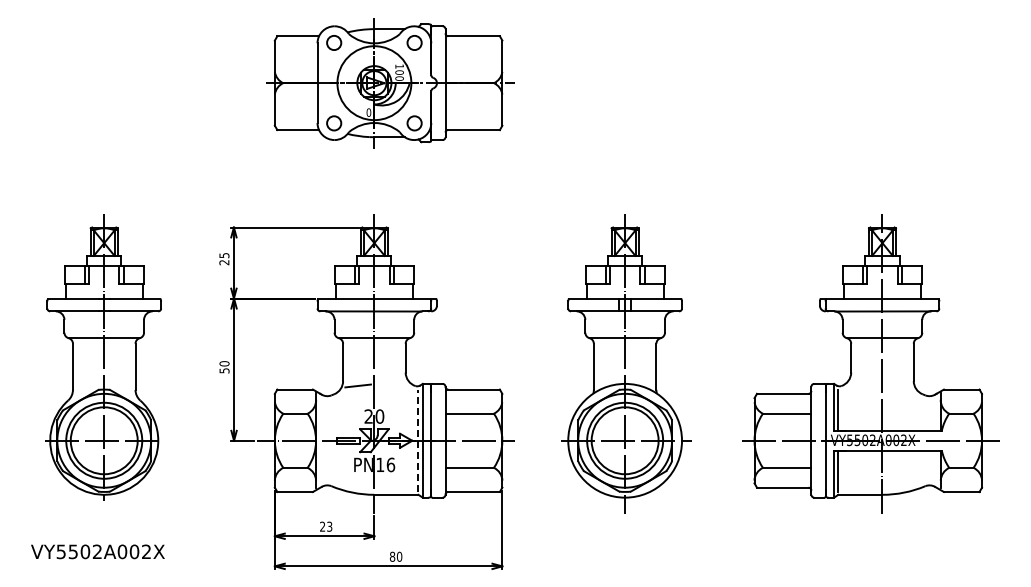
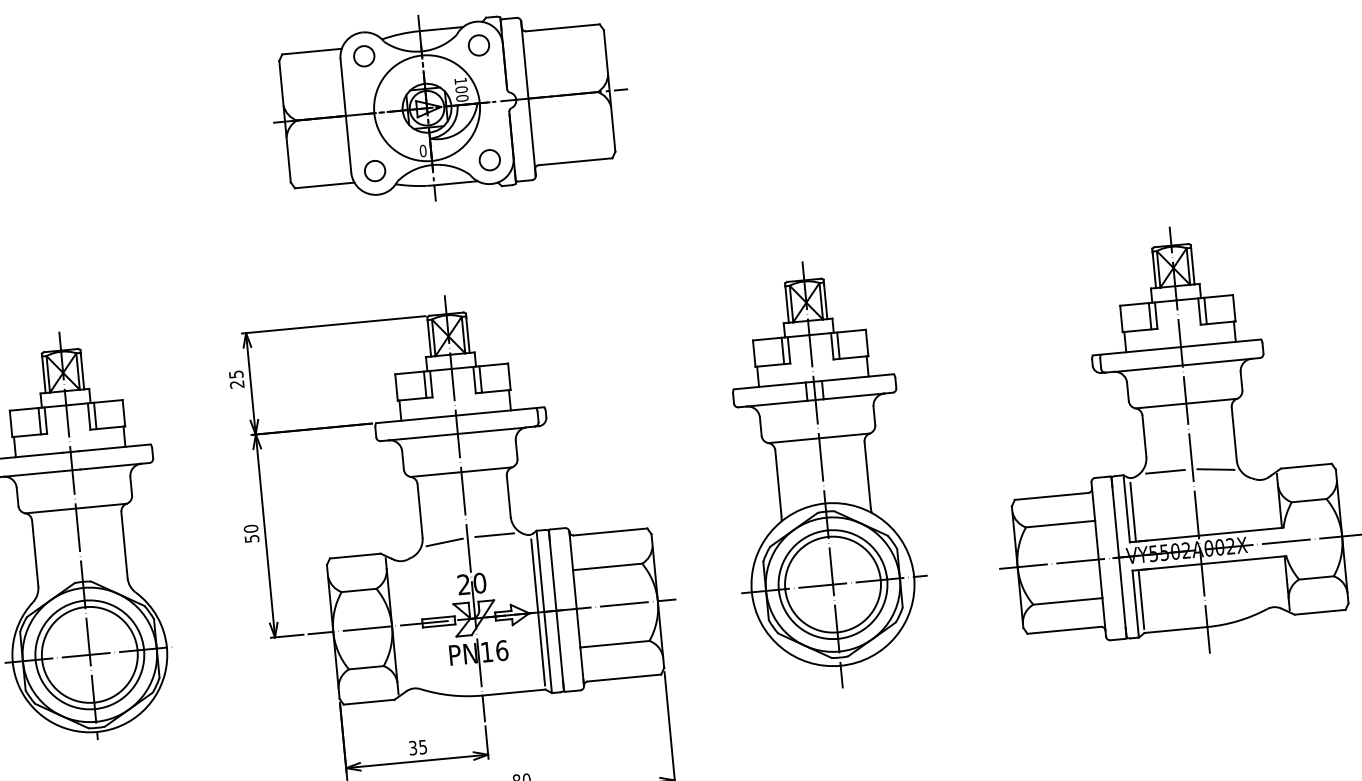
line: (392, 384) -> (493, 535), added
line: (863, 384) -> (1165, 472), added
line: (898, 385) -> (1215, 468), added
line: (418, 440) -> (538, 612), dashed -> solid
text: (326, 526) -> (418, 747), 23 -> 35

